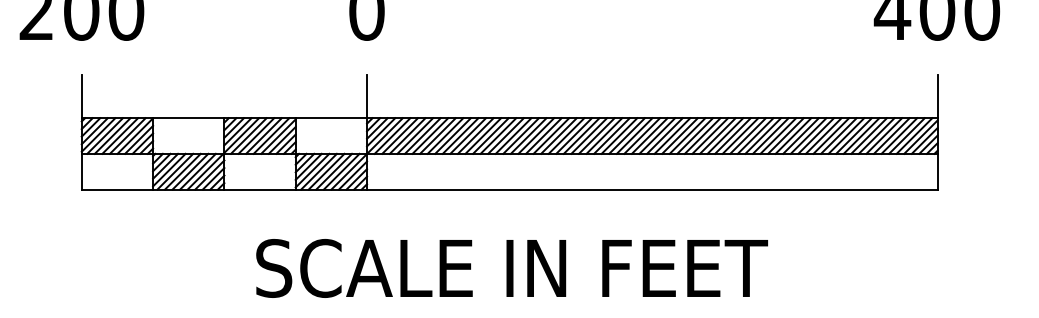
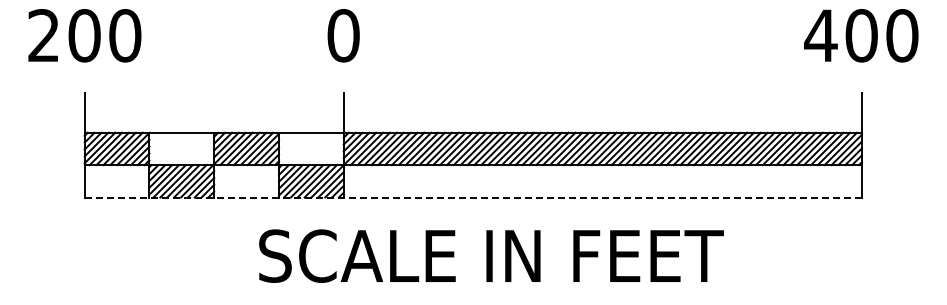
line: (509, 189) -> (473, 197), solid -> dashed
text: (512, 267) -> (491, 255), moved

